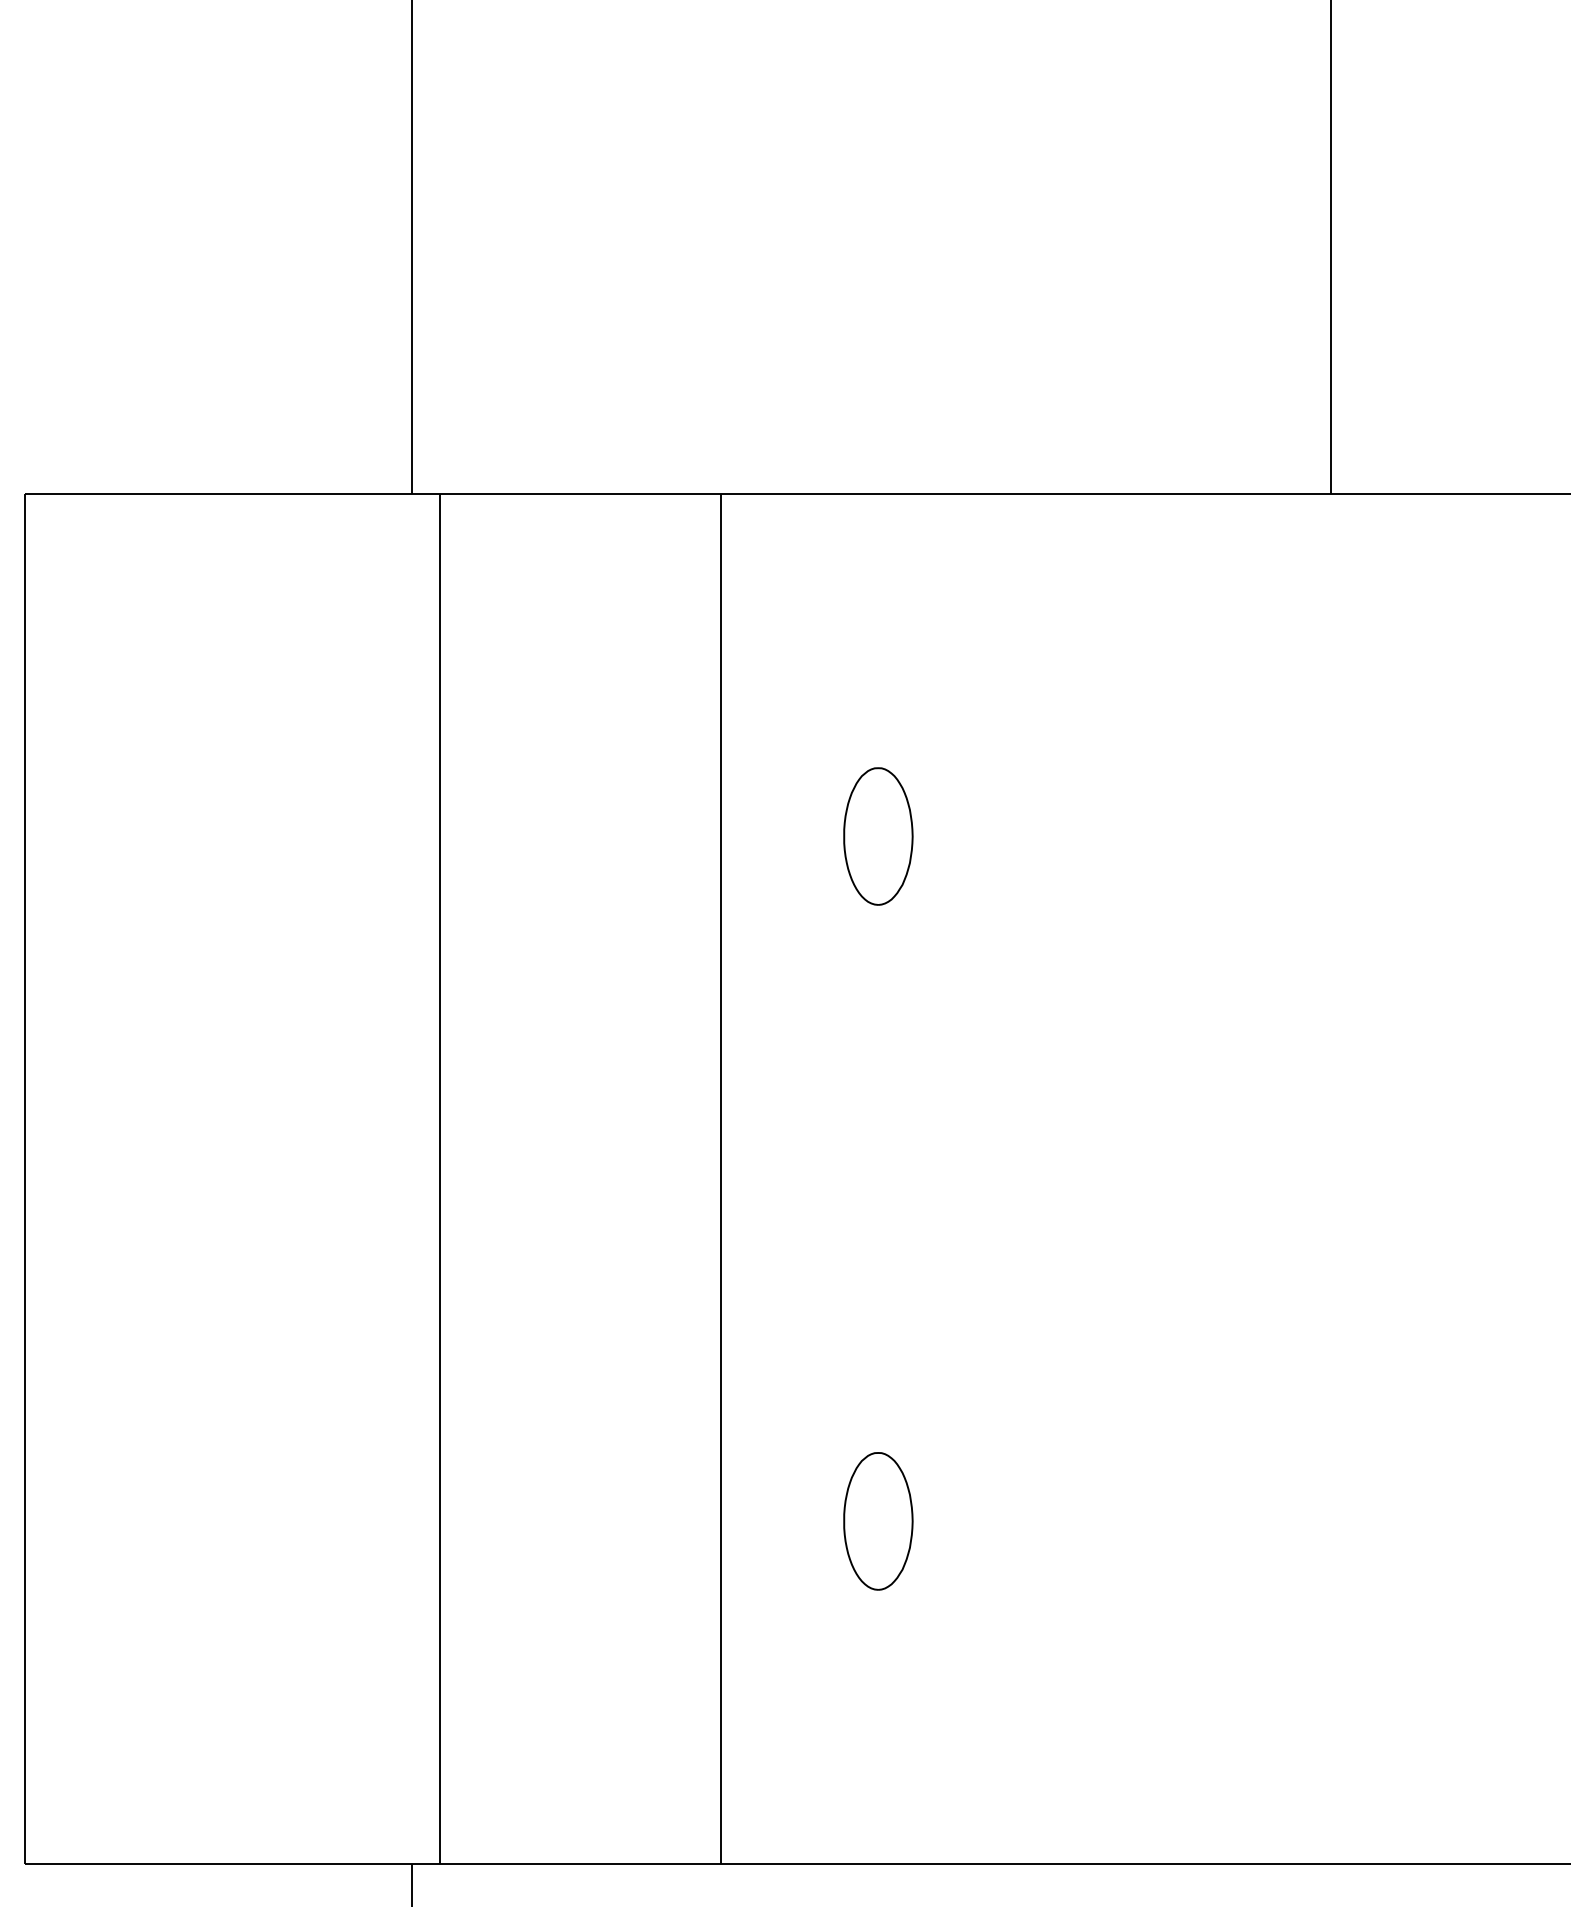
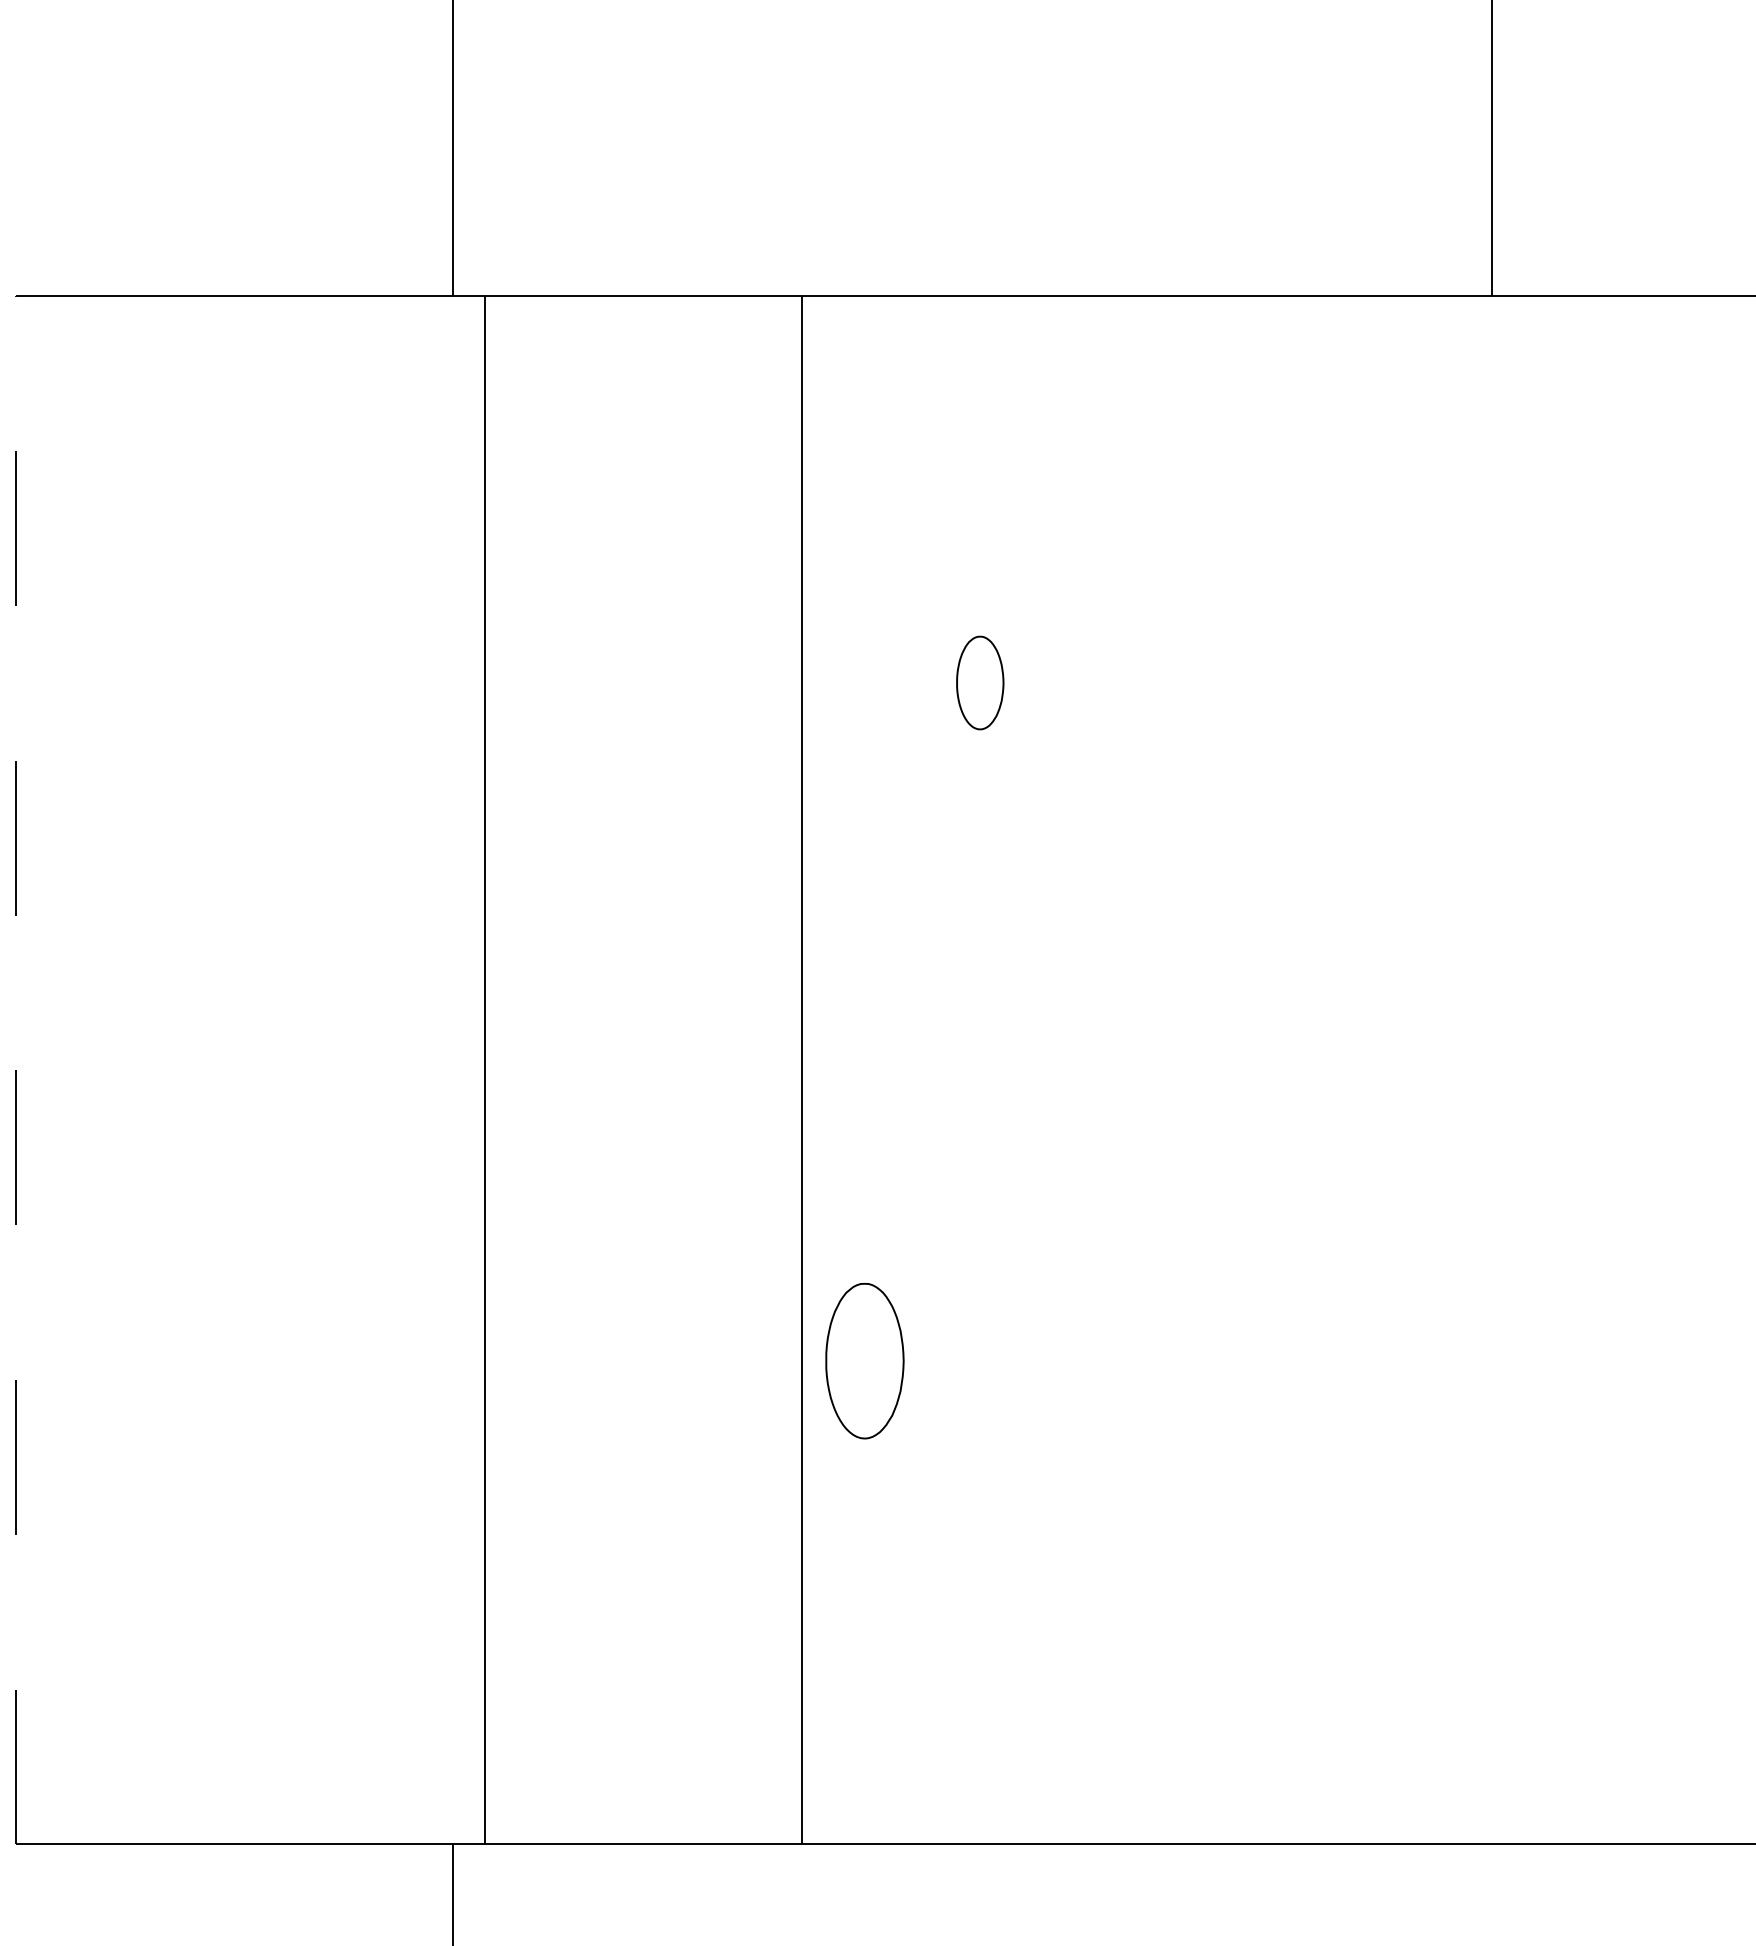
part: (878, 836) -> (980, 683), size x0.6
line: (24, 1179) -> (14, 1070), solid -> dashed
part: (878, 1521) -> (865, 1361), moved

